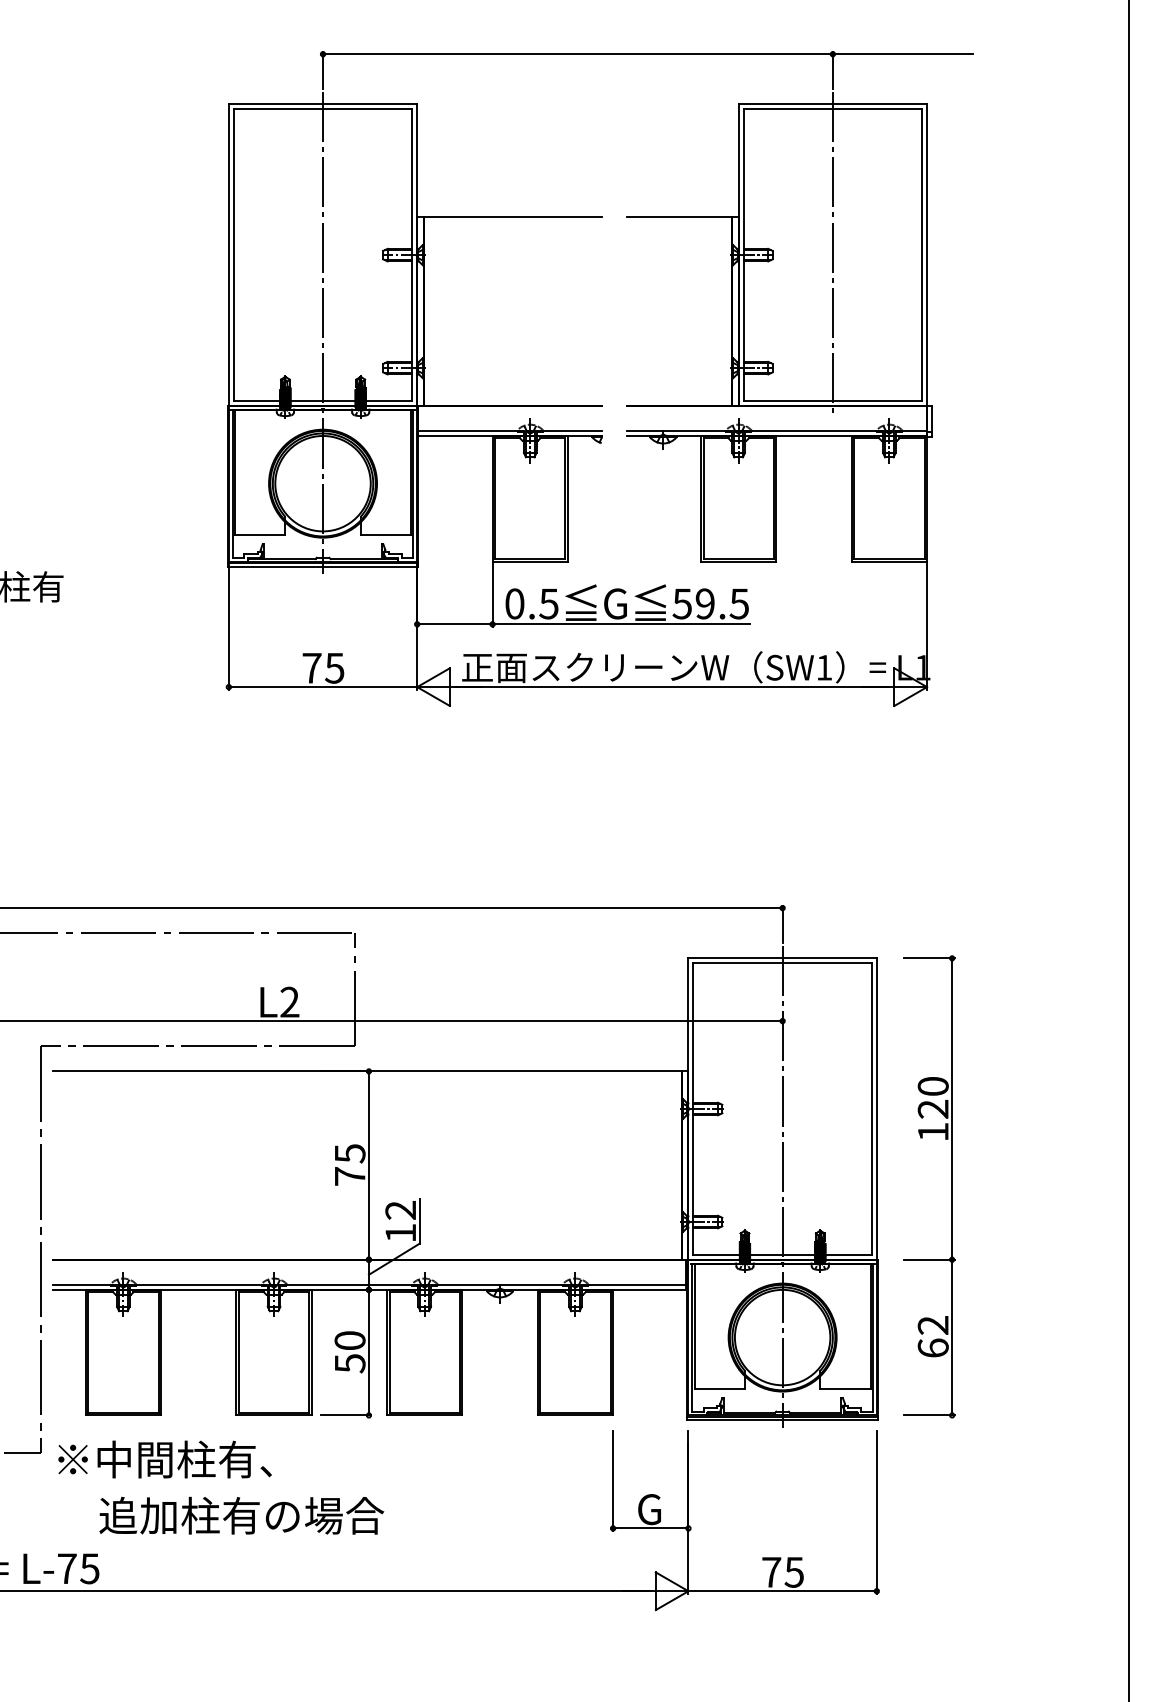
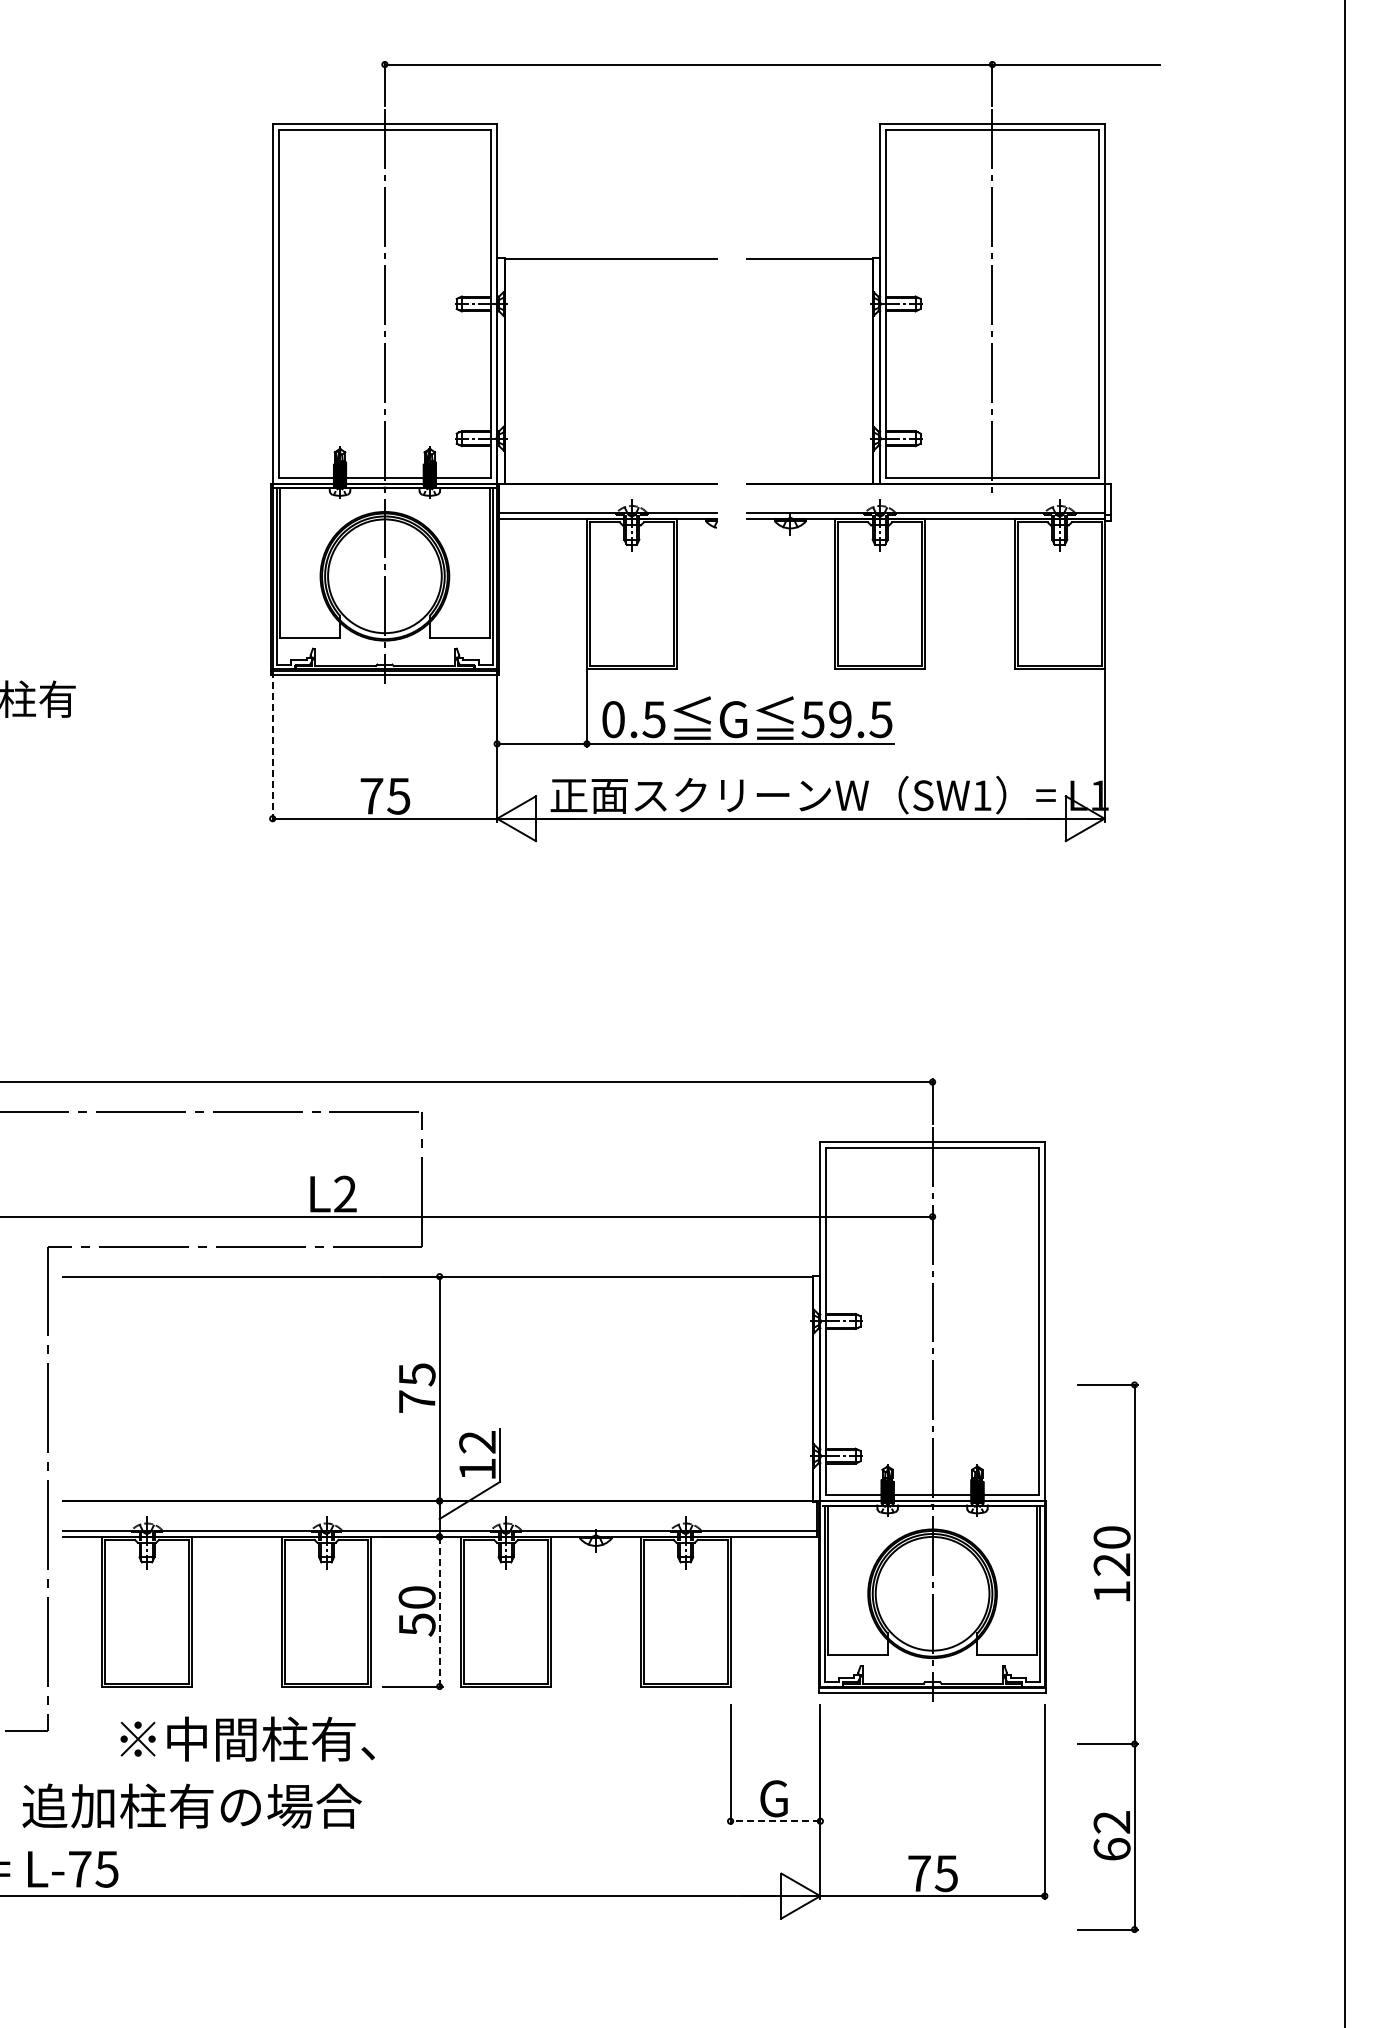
line: (228, 626) -> (272, 746), solid -> dashed
part: (952, 1186) -> (1134, 1656), moved
line: (368, 1352) -> (439, 1611), solid -> dashed
text: (164, 1459) -> (247, 1738), moved
text: (241, 1515) -> (191, 1805), moved
line: (650, 1528) -> (775, 1821), solid -> dashed

